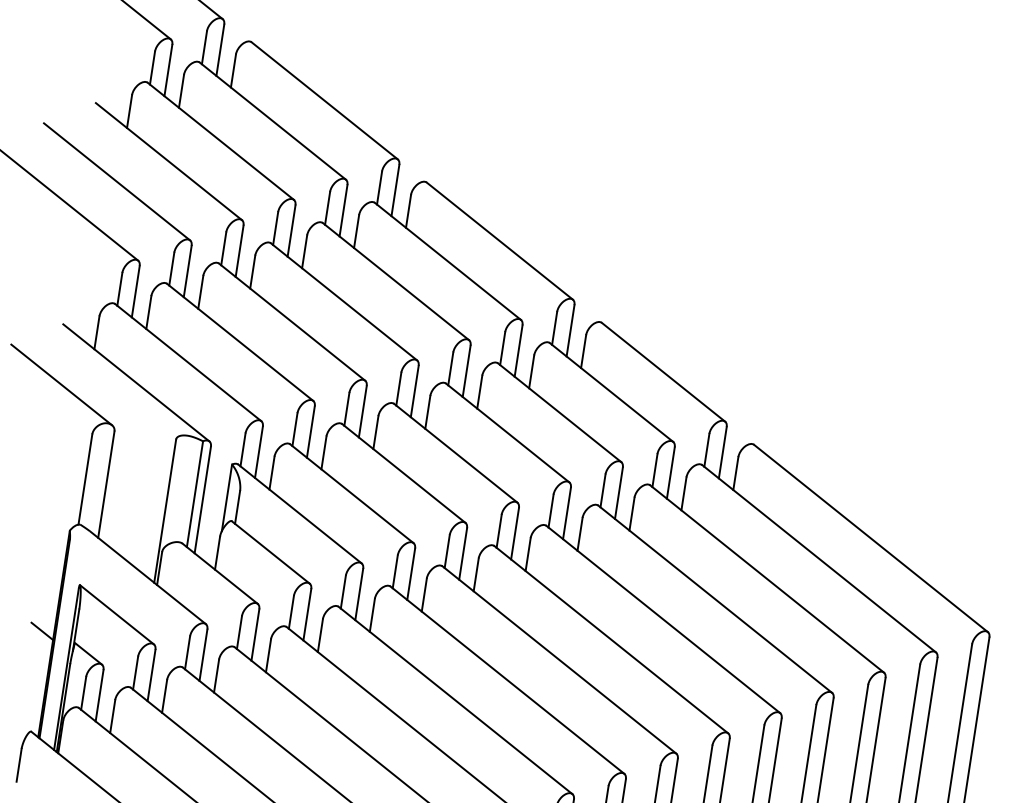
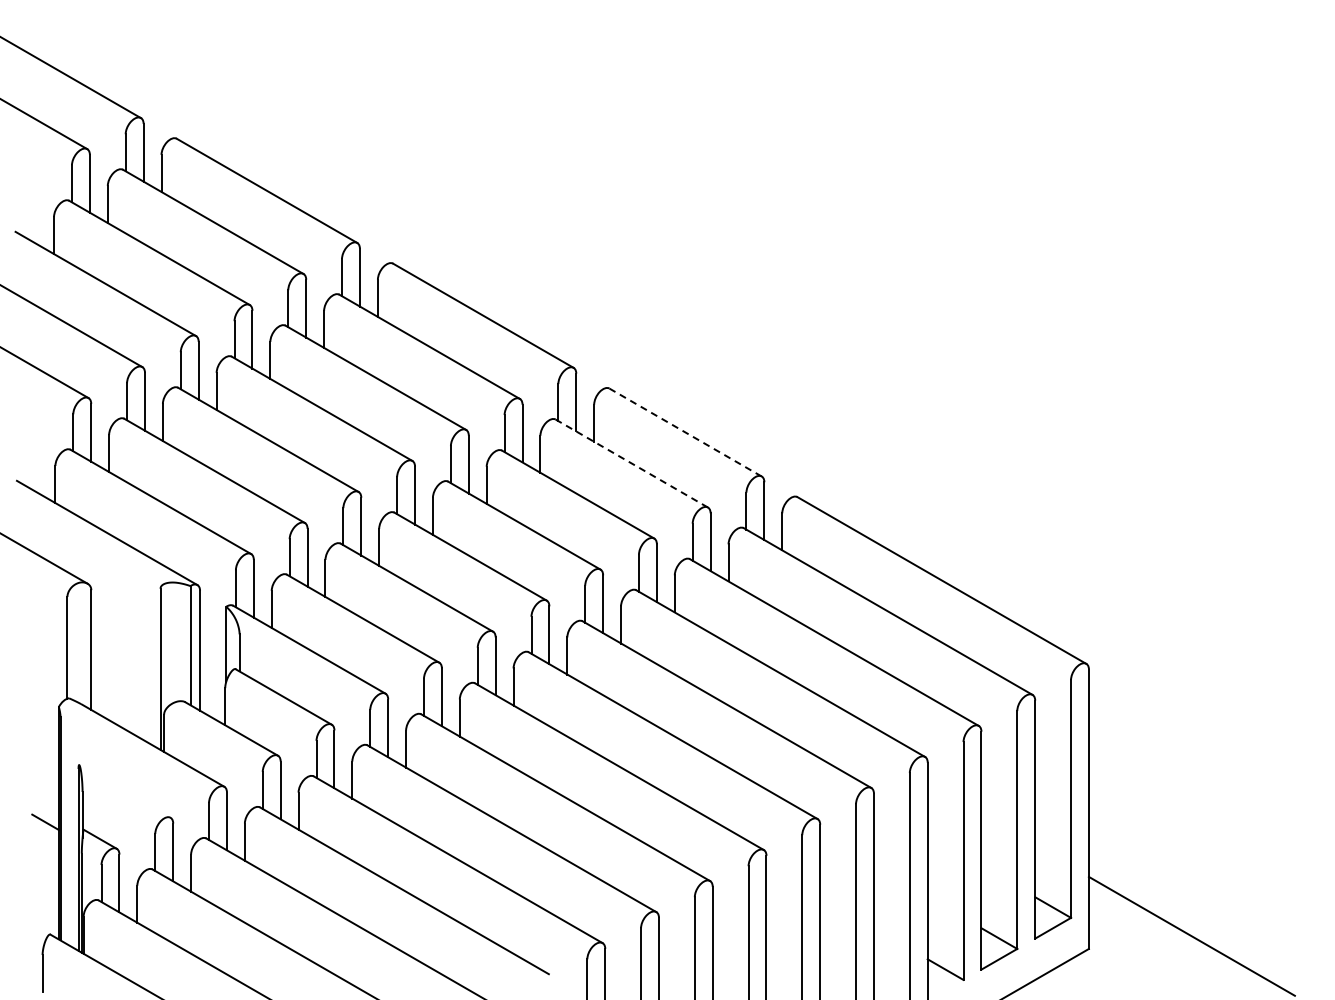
line: (663, 372) -> (685, 432), solid -> dashed
line: (611, 392) -> (631, 463), solid -> dashed
line: (116, 614) -> (124, 791), removed

